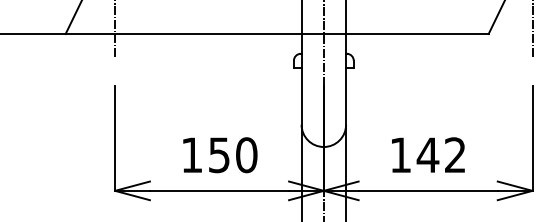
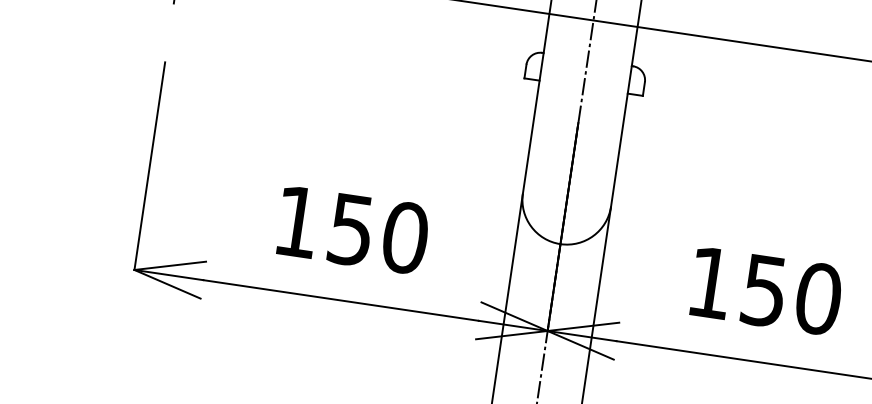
text: (441, 155) -> (790, 295), 142 -> 150

